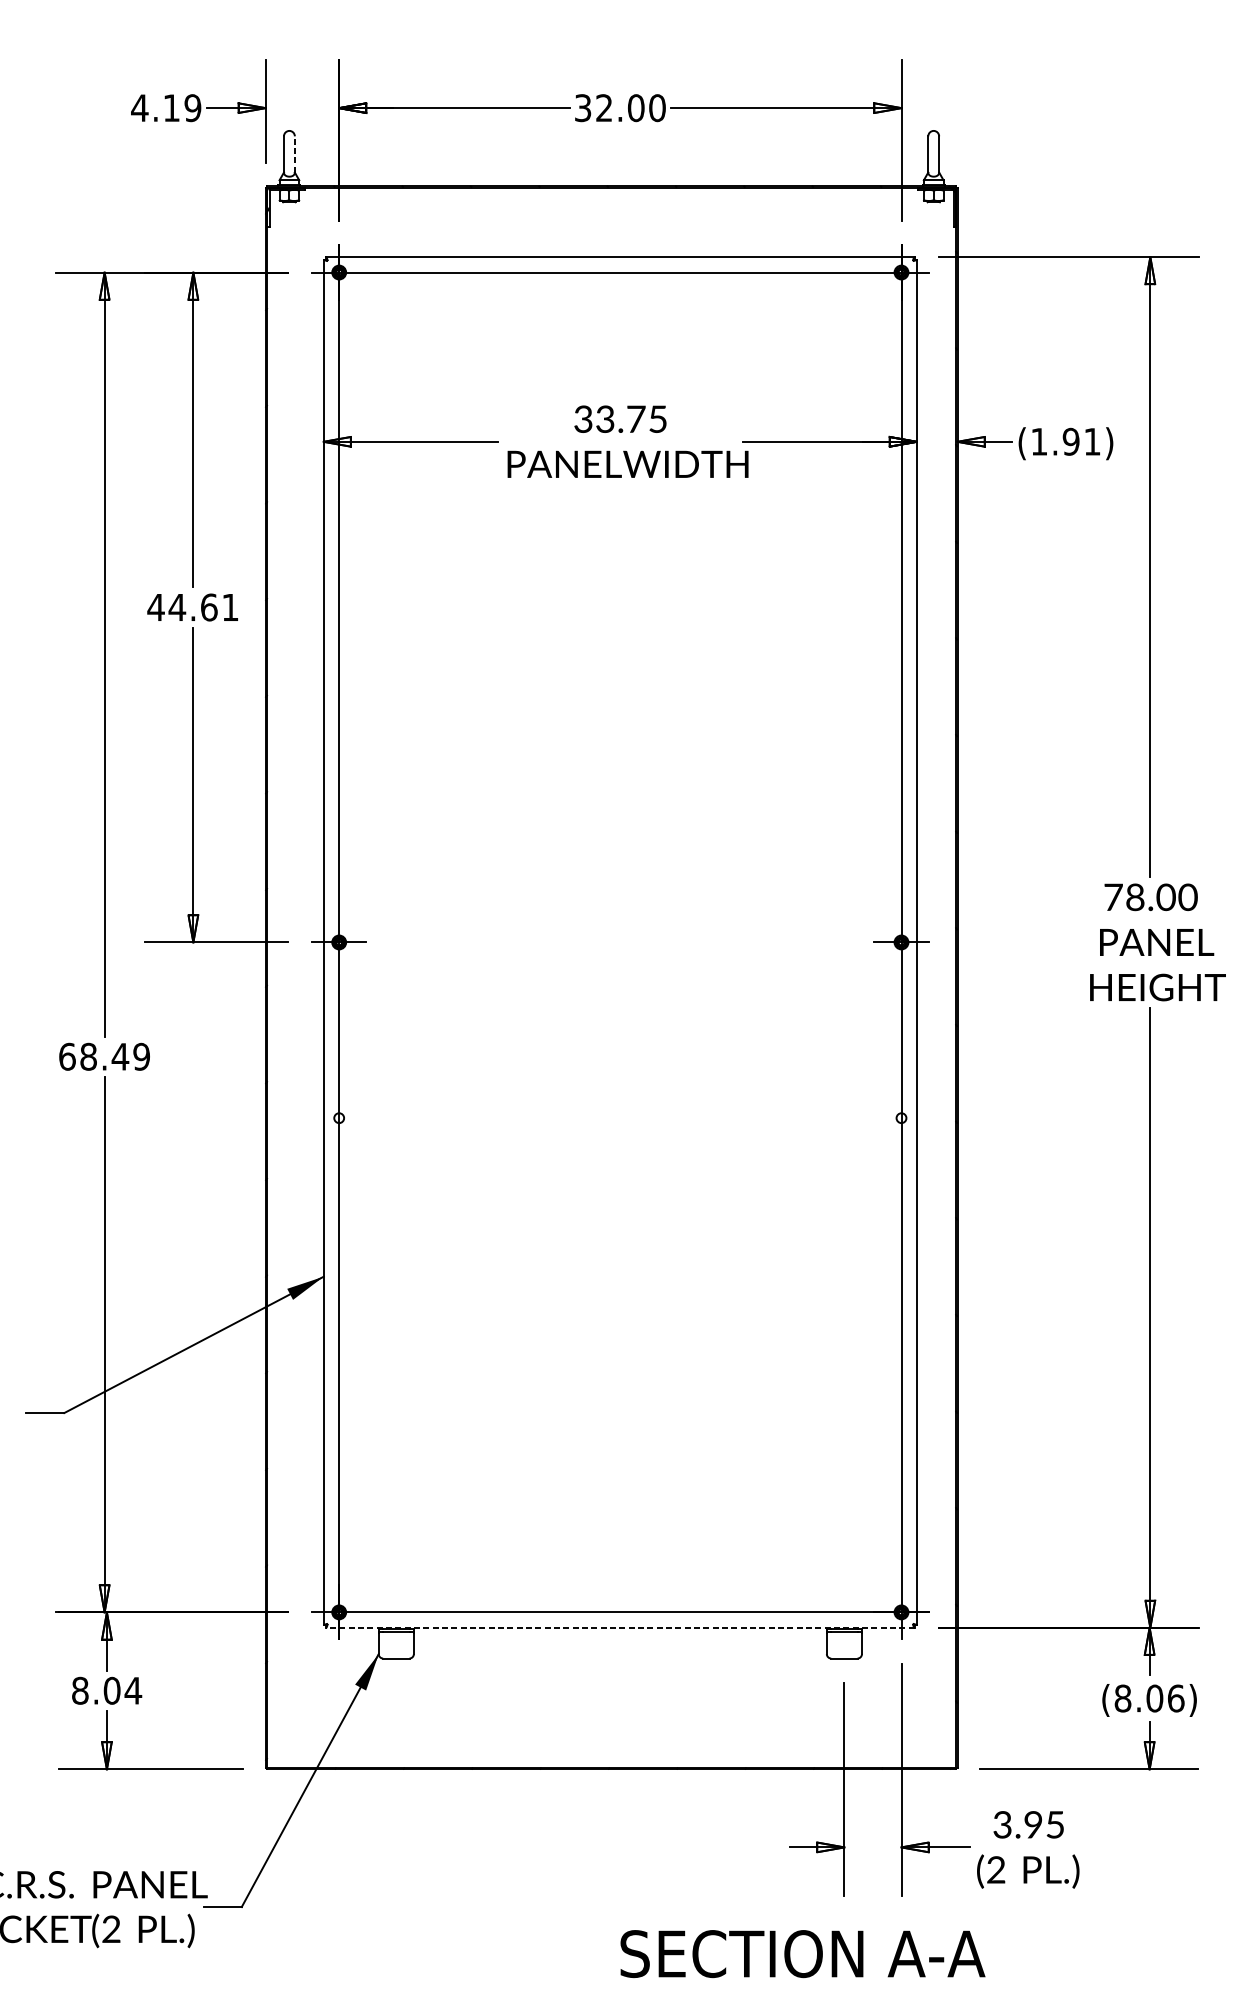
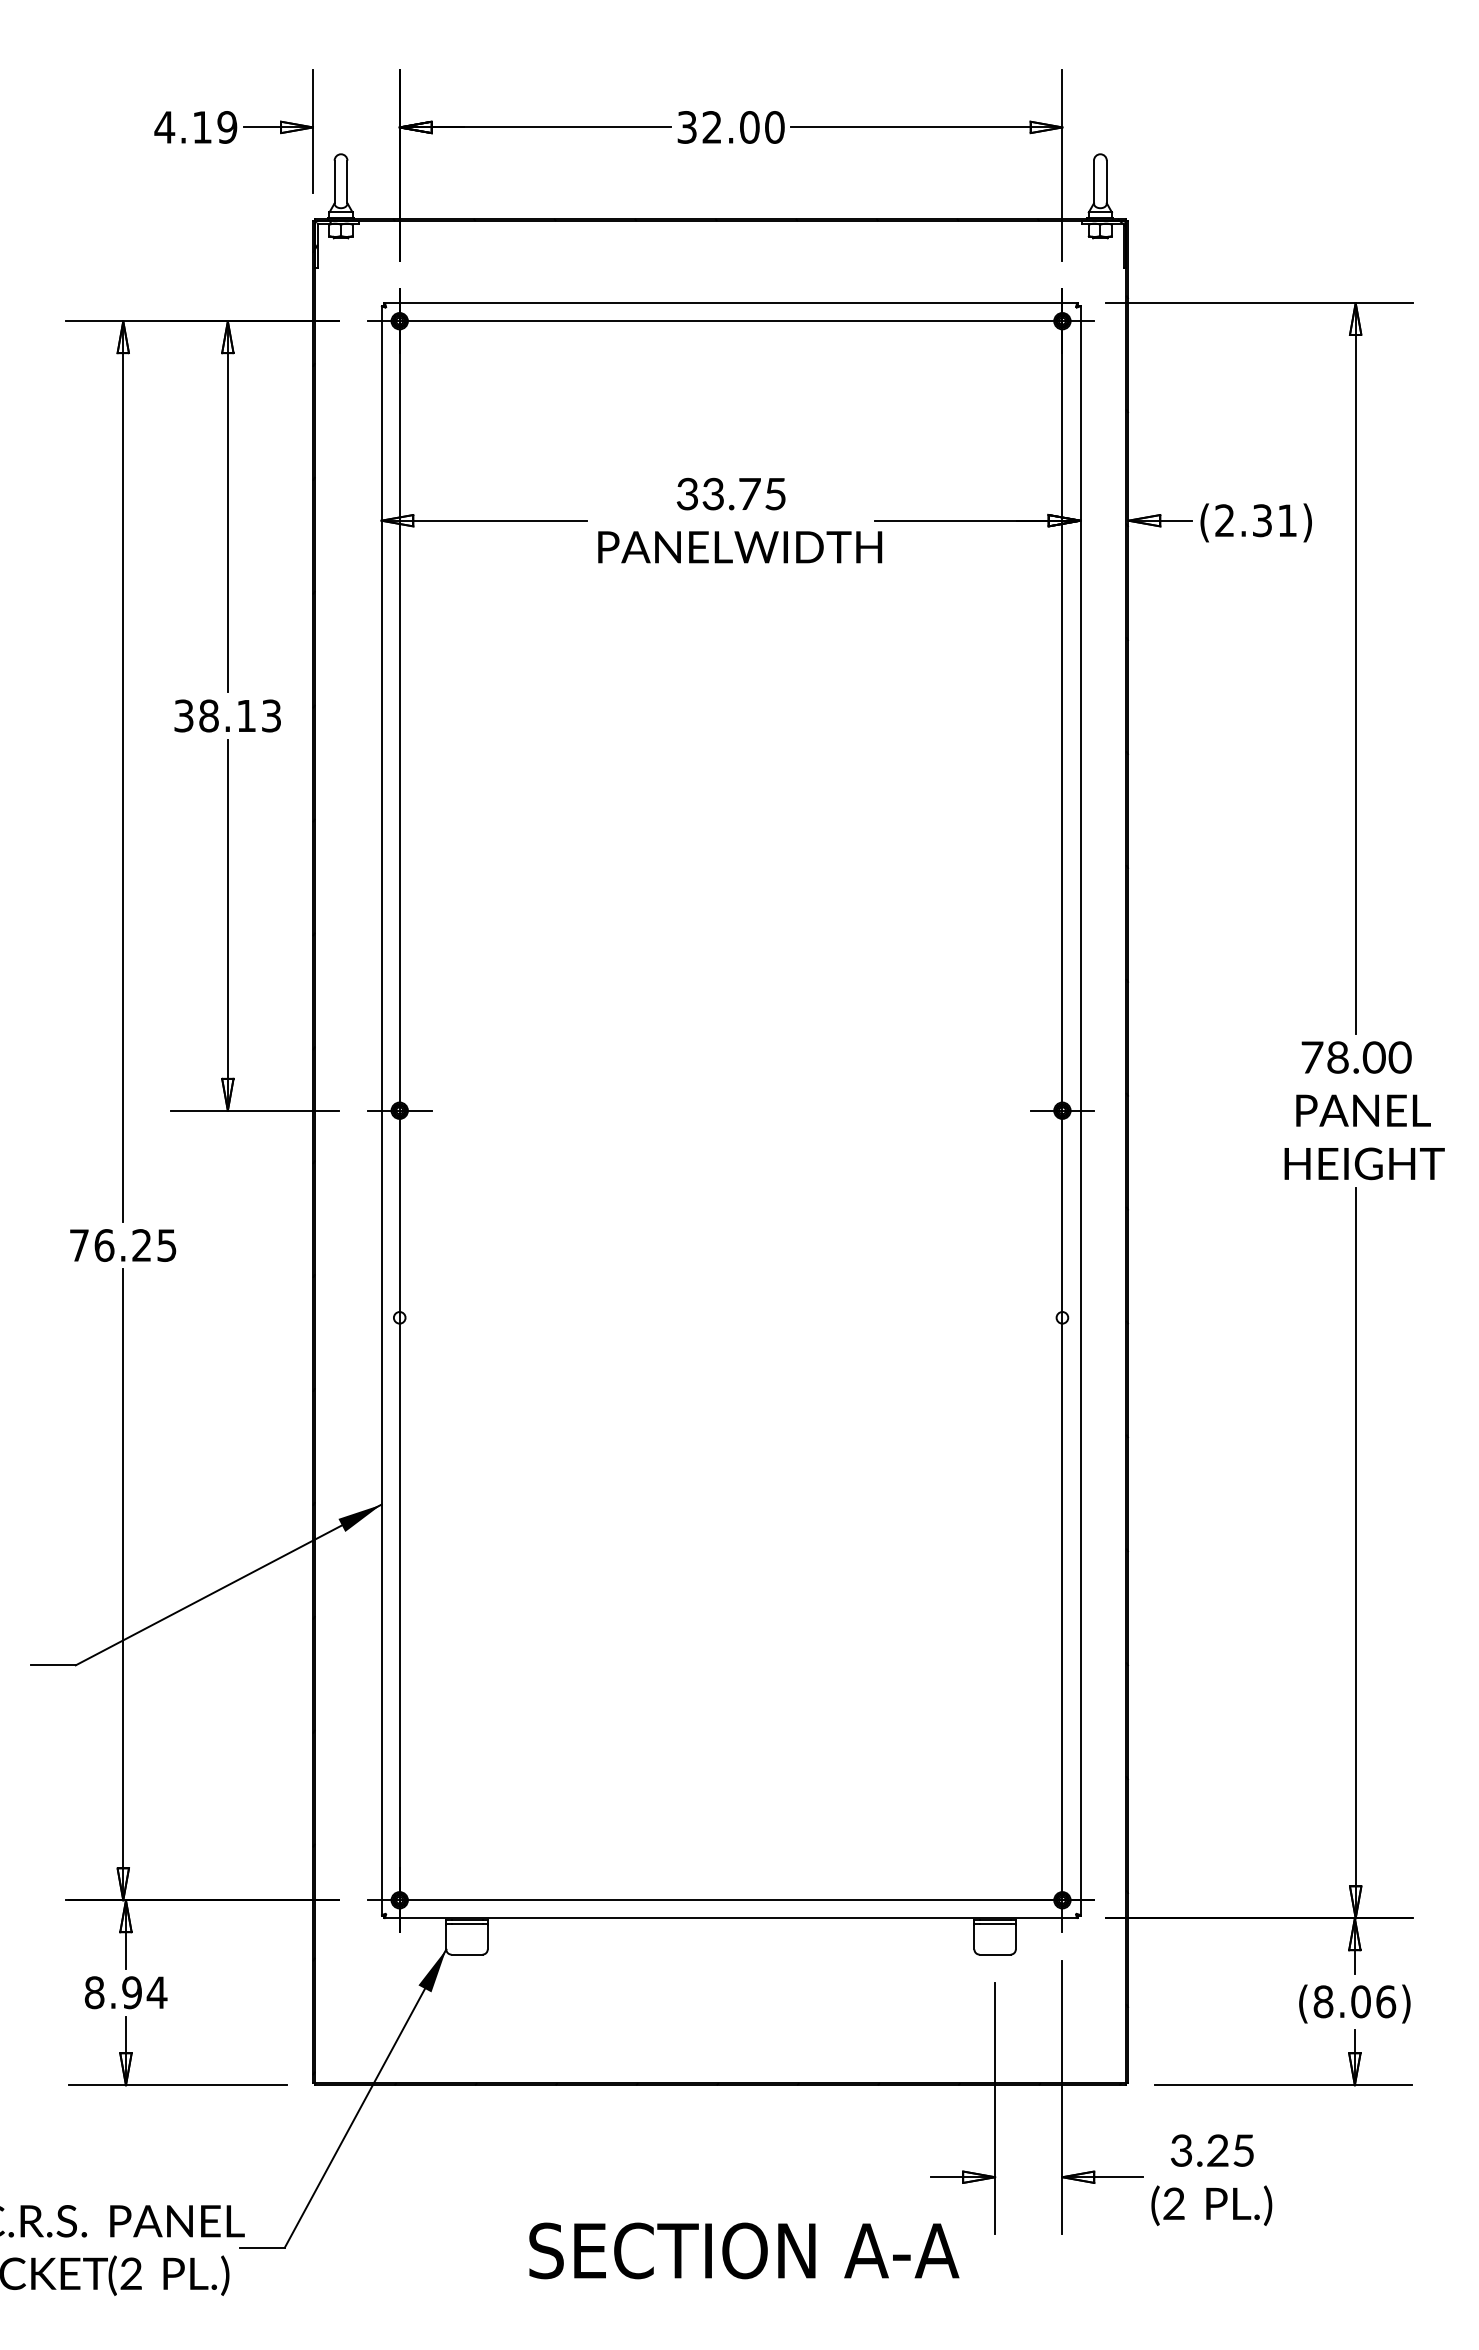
line: (294, 154) -> (347, 181), dashed -> solid
text: (1055, 441) -> (1243, 520), (1.91) -> (2.31)
text: (192, 607) -> (226, 715), 44.61 -> 38.13
text: (103, 1056) -> (122, 1245), 68.49 -> 76.25
line: (620, 1627) -> (731, 1918), dashed -> solid
text: (112, 1690) -> (132, 1992), 8.04 -> 8.94
text: (1033, 1824) -> (1217, 2150), 3.95 -> 3.25
text: (803, 1953) -> (744, 2250), moved

